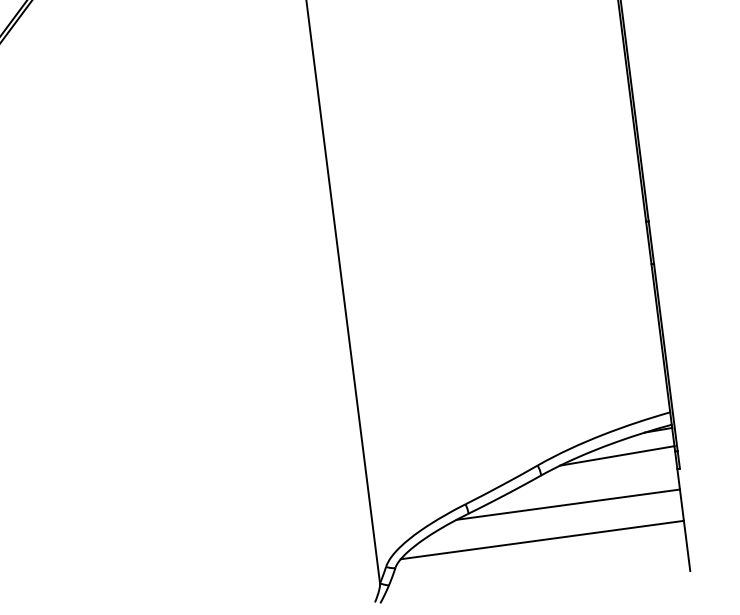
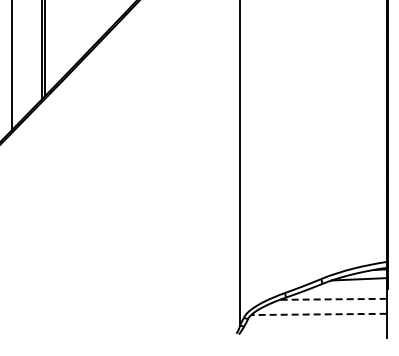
line: (566, 505) -> (332, 299), solid -> dashed
line: (541, 540) -> (318, 314), solid -> dashed

